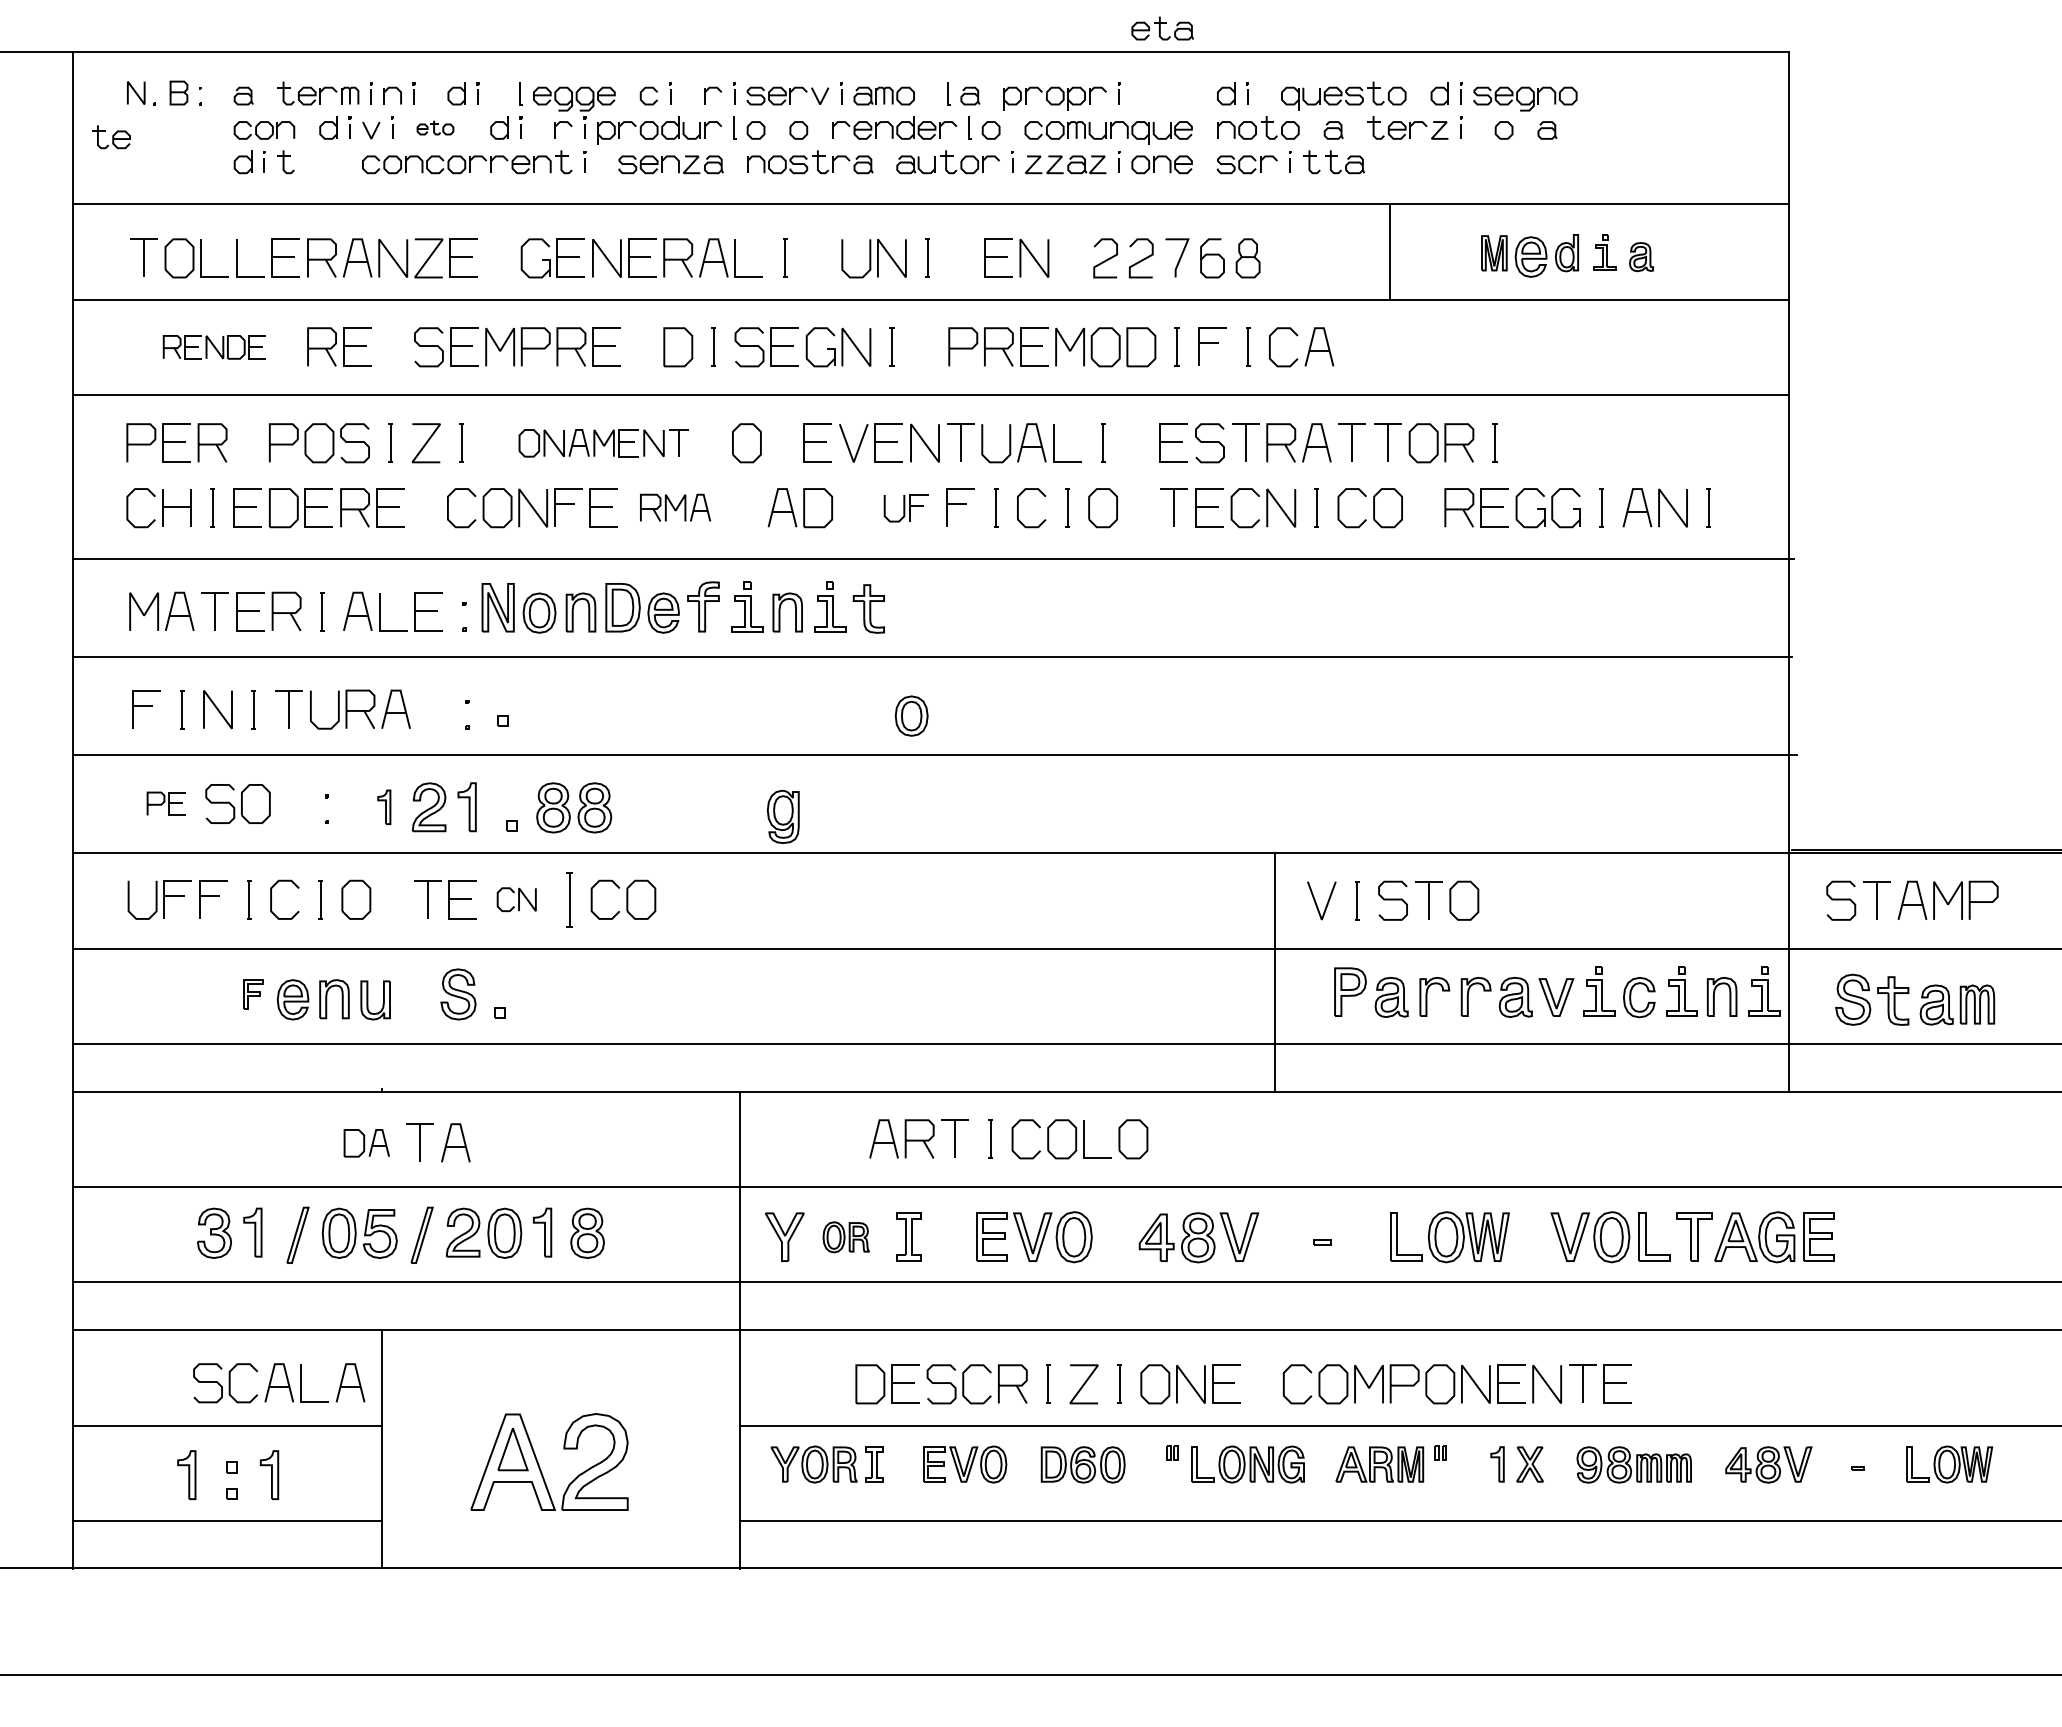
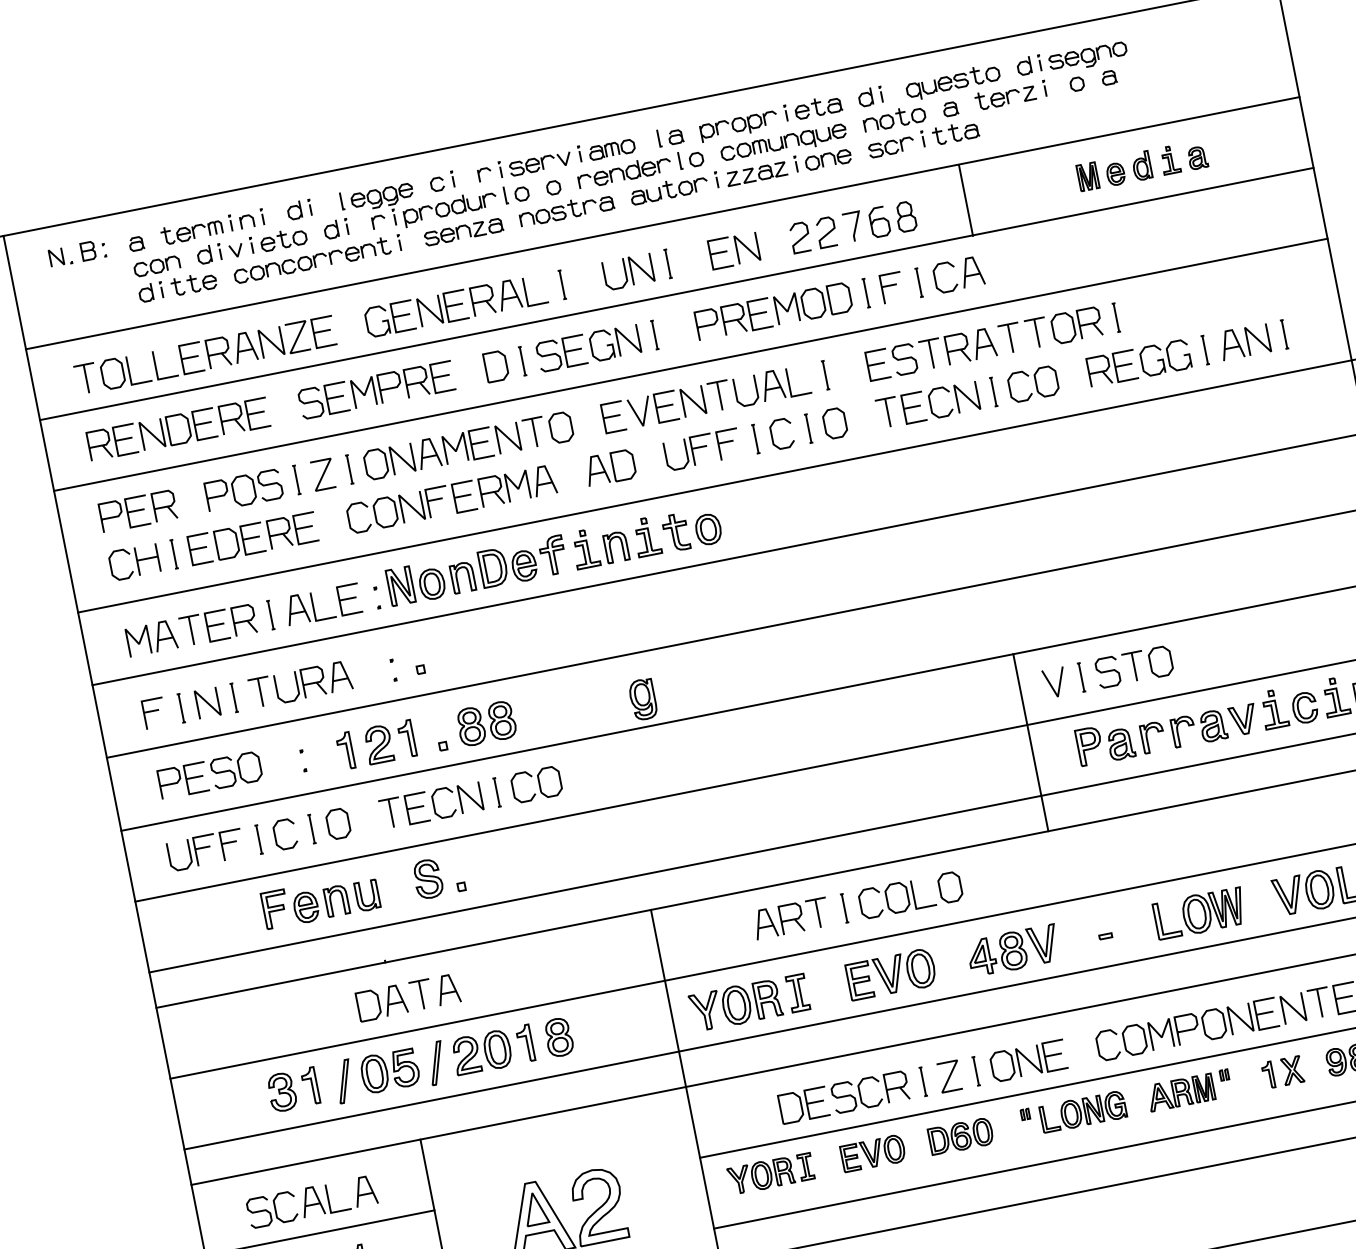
part: (1162, 28) -> (818, 106), moved
part: (435, 127) -> (283, 239), size x1.67
part: (111, 137) -> (201, 282), moved
line: (1390, 252) -> (966, 200), moved
part: (1530, 257) -> (1115, 174), size x0.71
part: (214, 347) -> (151, 434), size x1.67
part: (603, 443) -> (454, 448), size x1.43
part: (675, 507) -> (517, 485), size x1.43
part: (906, 508) -> (689, 452), size x1.43
part: (911, 715) -> (708, 529), moved
part: (166, 803) -> (183, 780), size x1.67
part: (383, 807) -> (345, 751), size x1.43
part: (516, 899) -> (457, 800), size x1.67
part: (570, 899) -> (497, 792), size x0.71
part: (253, 994) -> (276, 909), size x1.67
part: (366, 1143) -> (381, 1003), size x1.43
part: (845, 1237) -> (751, 1002), size x1.67
part: (279, 1383) -> (312, 1202), moved

